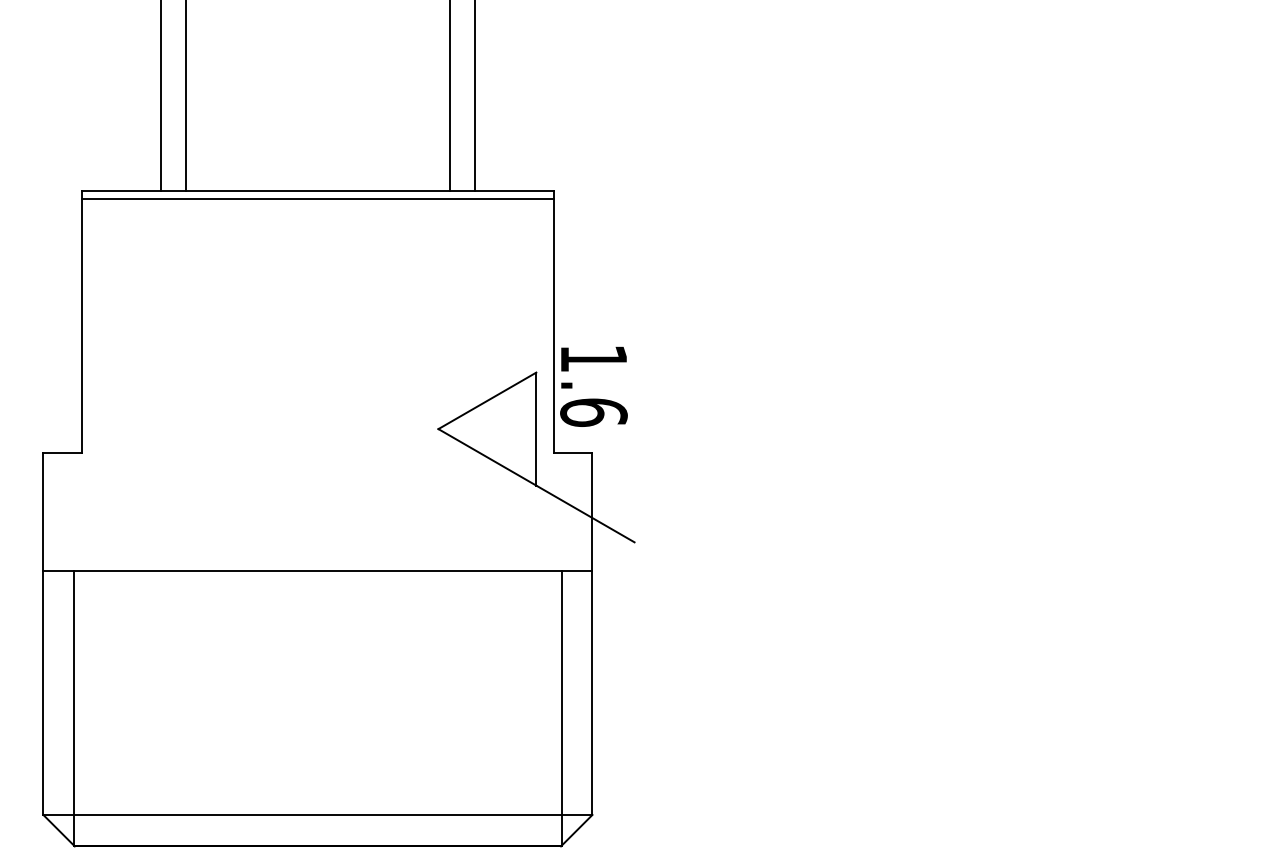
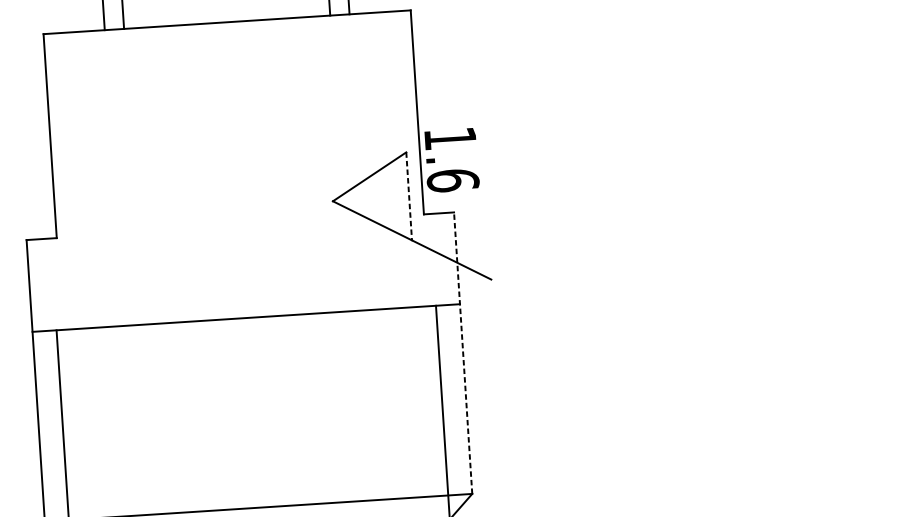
line: (317, 199) -> (227, 28), removed
line: (536, 429) -> (409, 196), solid -> dashed
line: (592, 634) -> (463, 353), solid -> dashed

